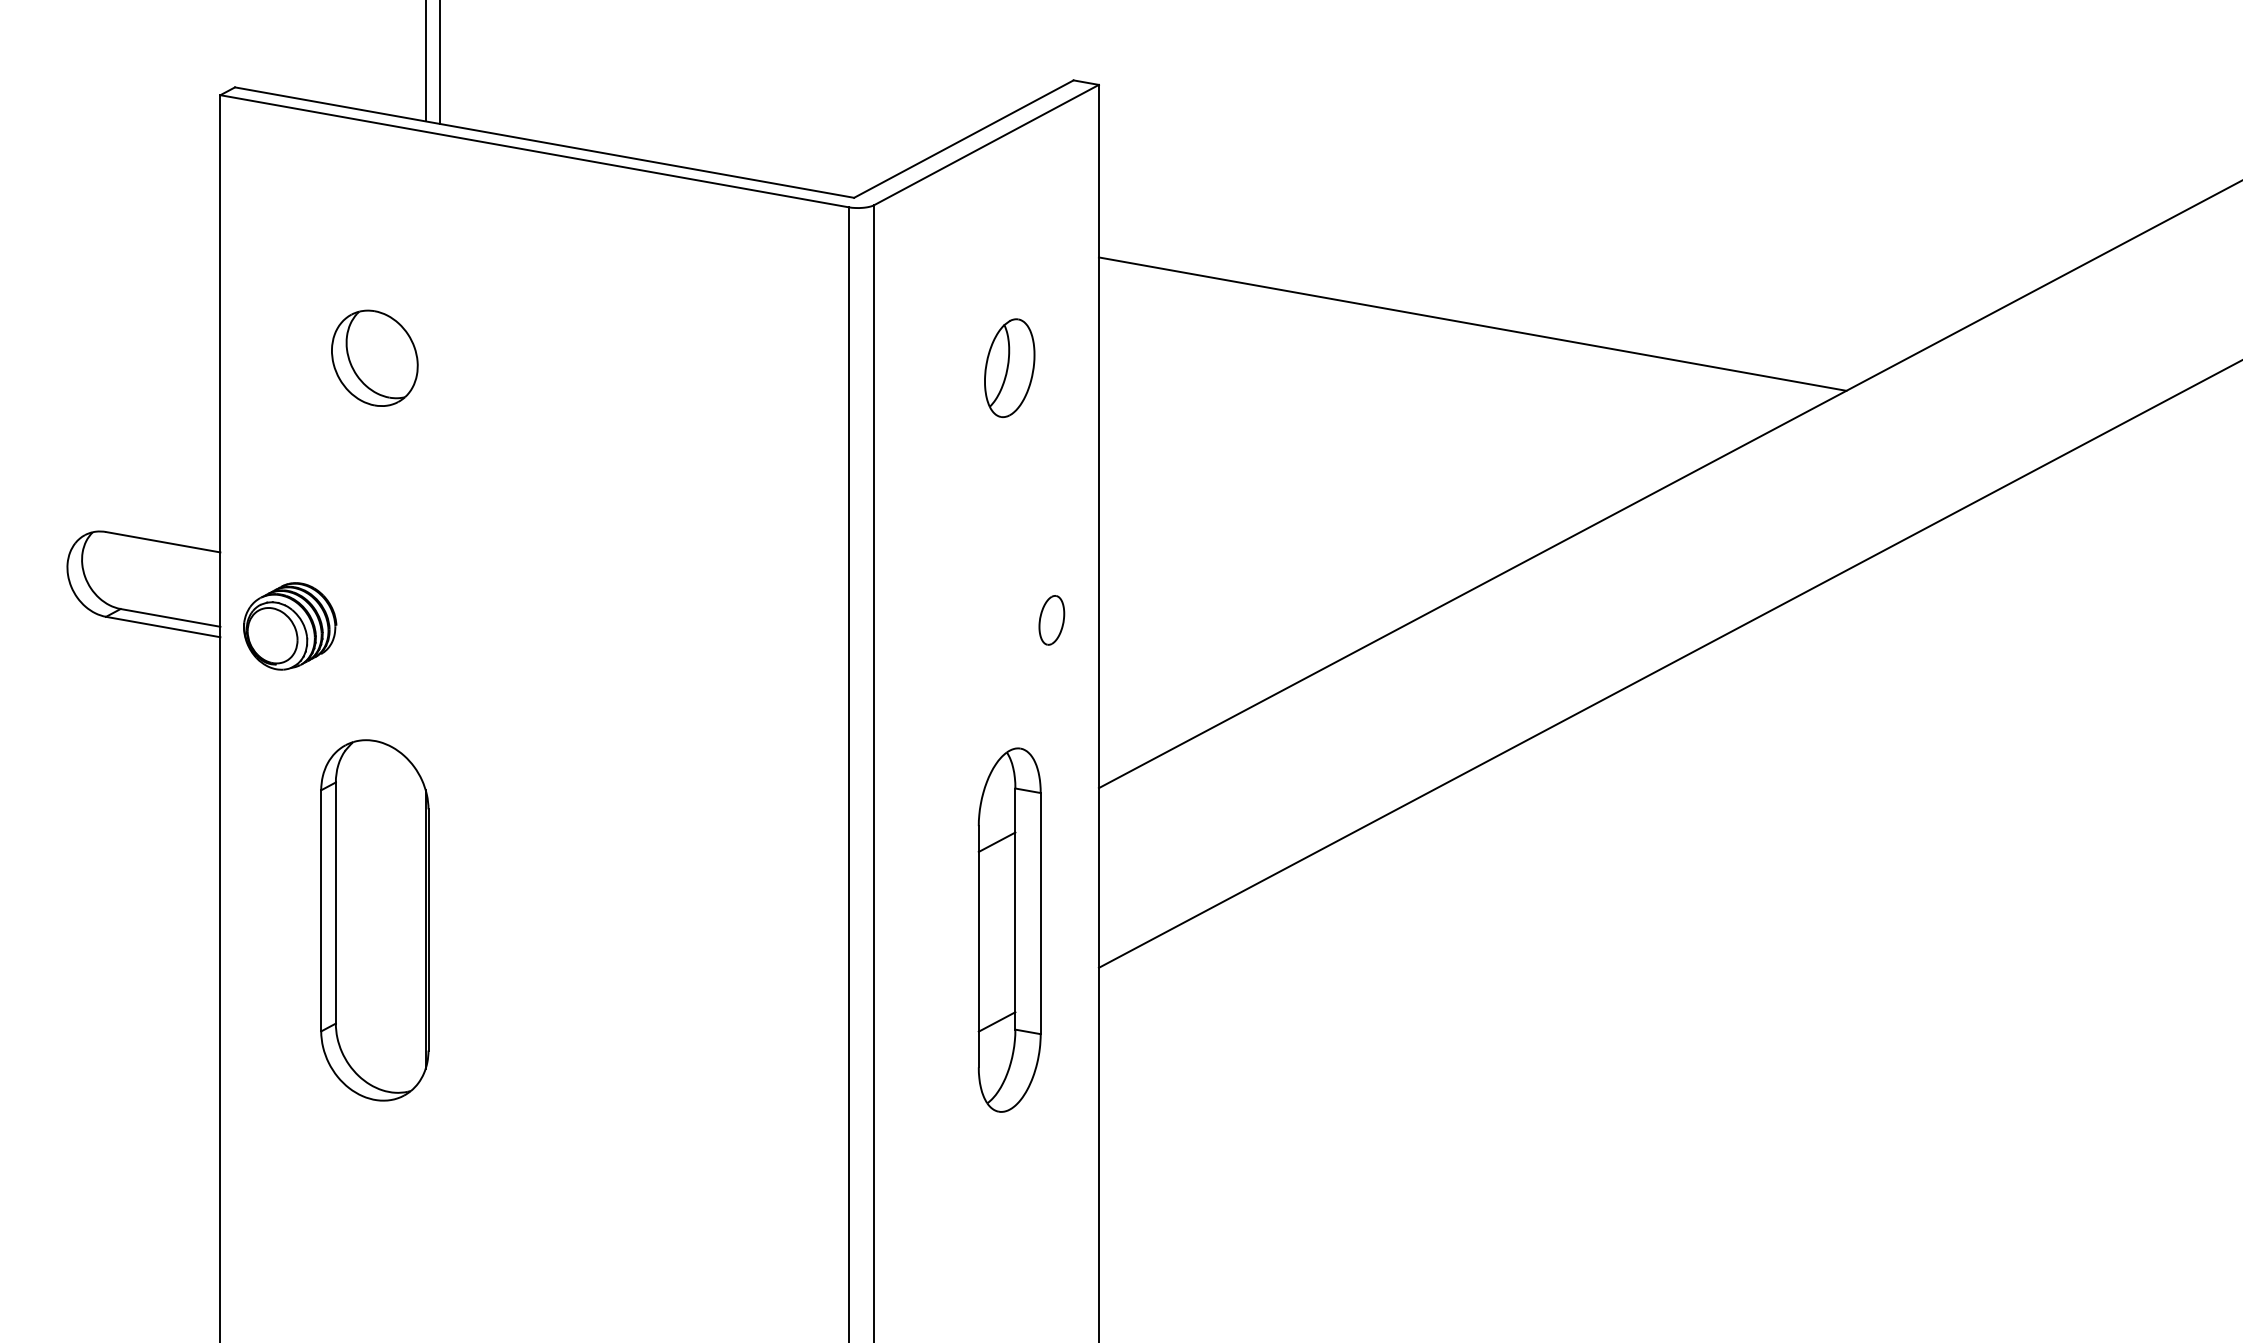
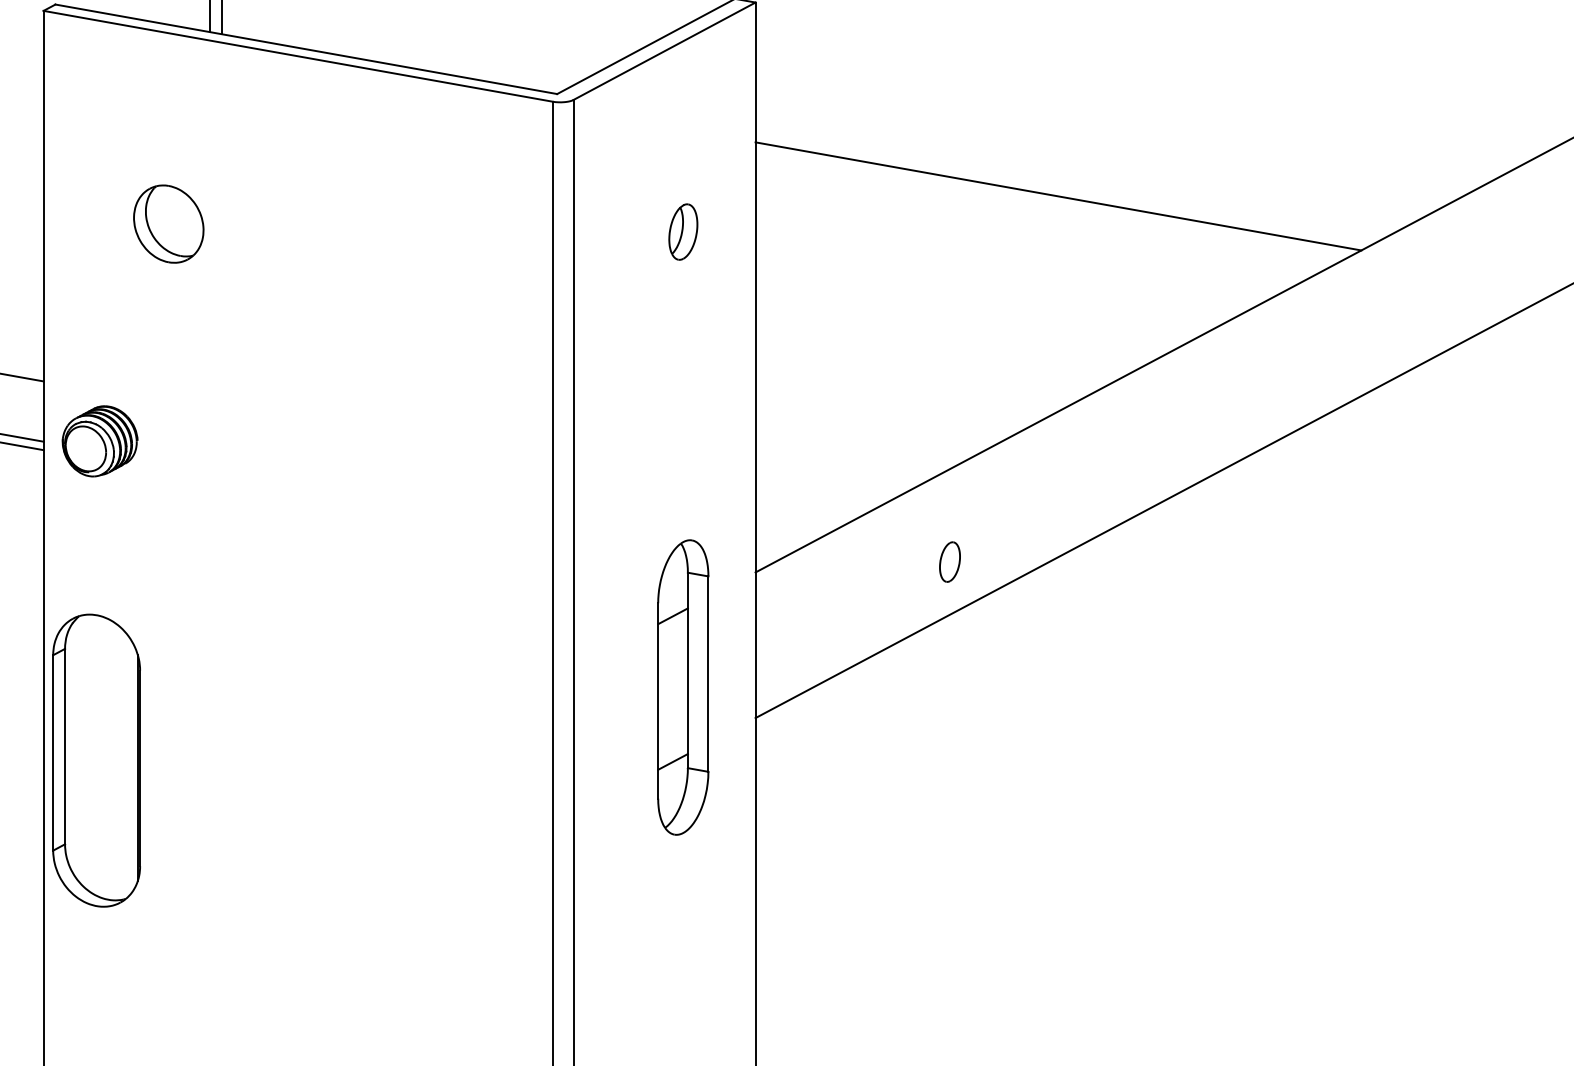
part: (1009, 367) -> (683, 231), size x0.7
part: (1051, 620) -> (949, 562), moved
part: (374, 920) -> (96, 760), moved

